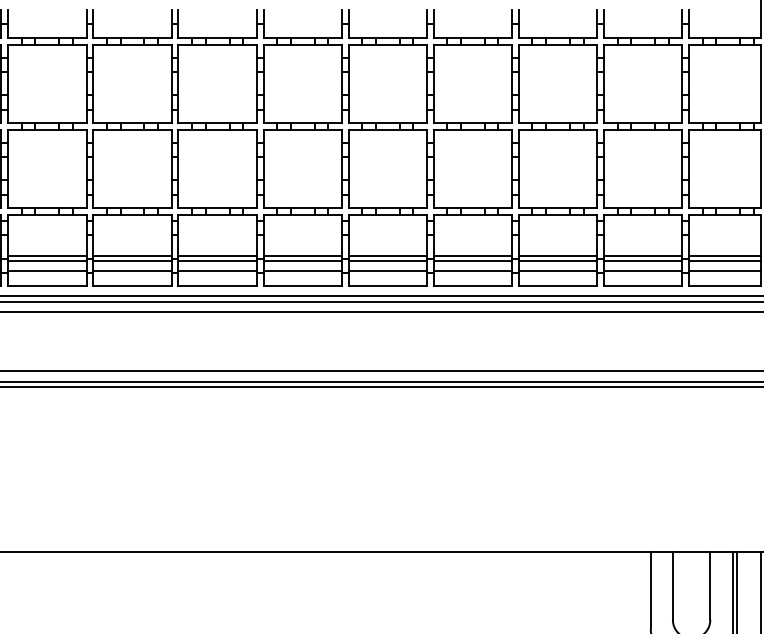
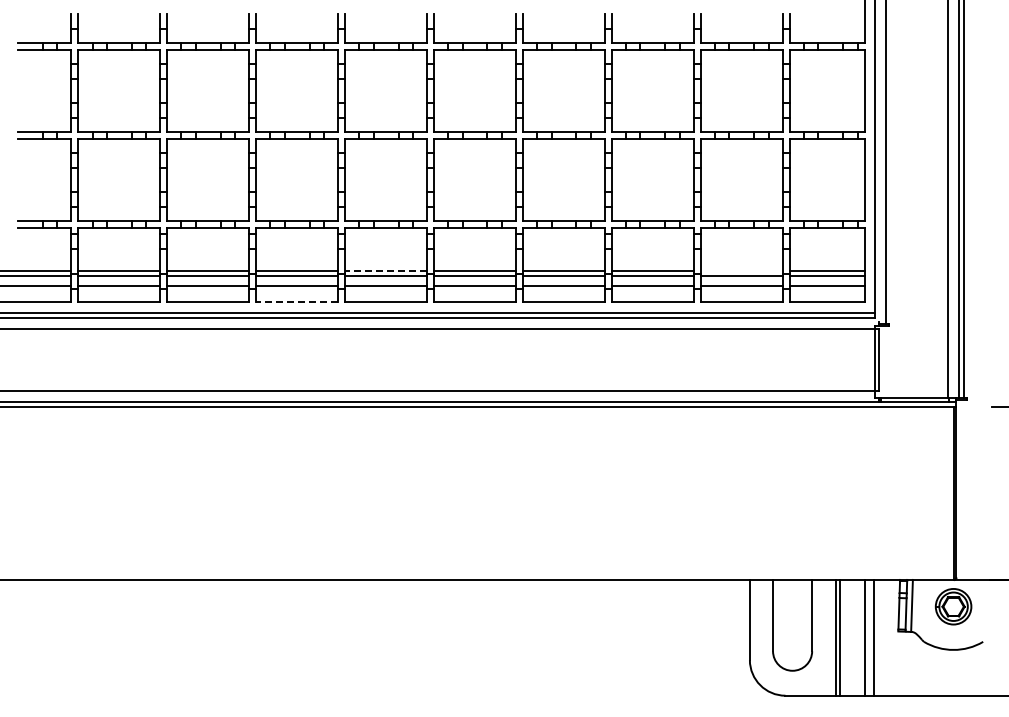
line: (303, 255) -> (386, 270), solid -> dashed
line: (642, 255) -> (741, 270), removed
line: (217, 286) -> (297, 302), solid -> dashed

